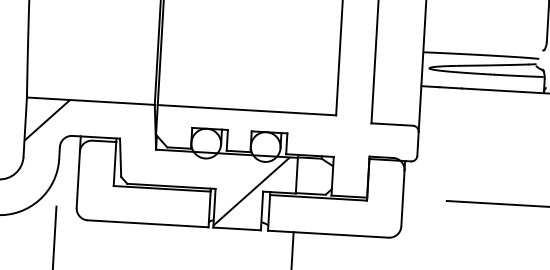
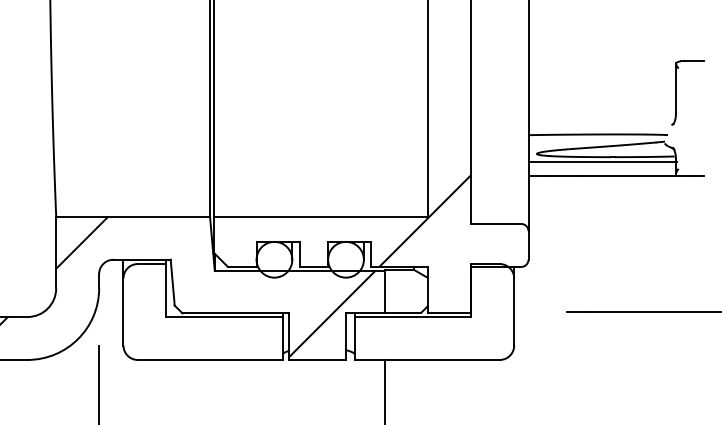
line: (483, 77) -> (602, 161), added
hatch: (333, 118) -> (425, 220), added

